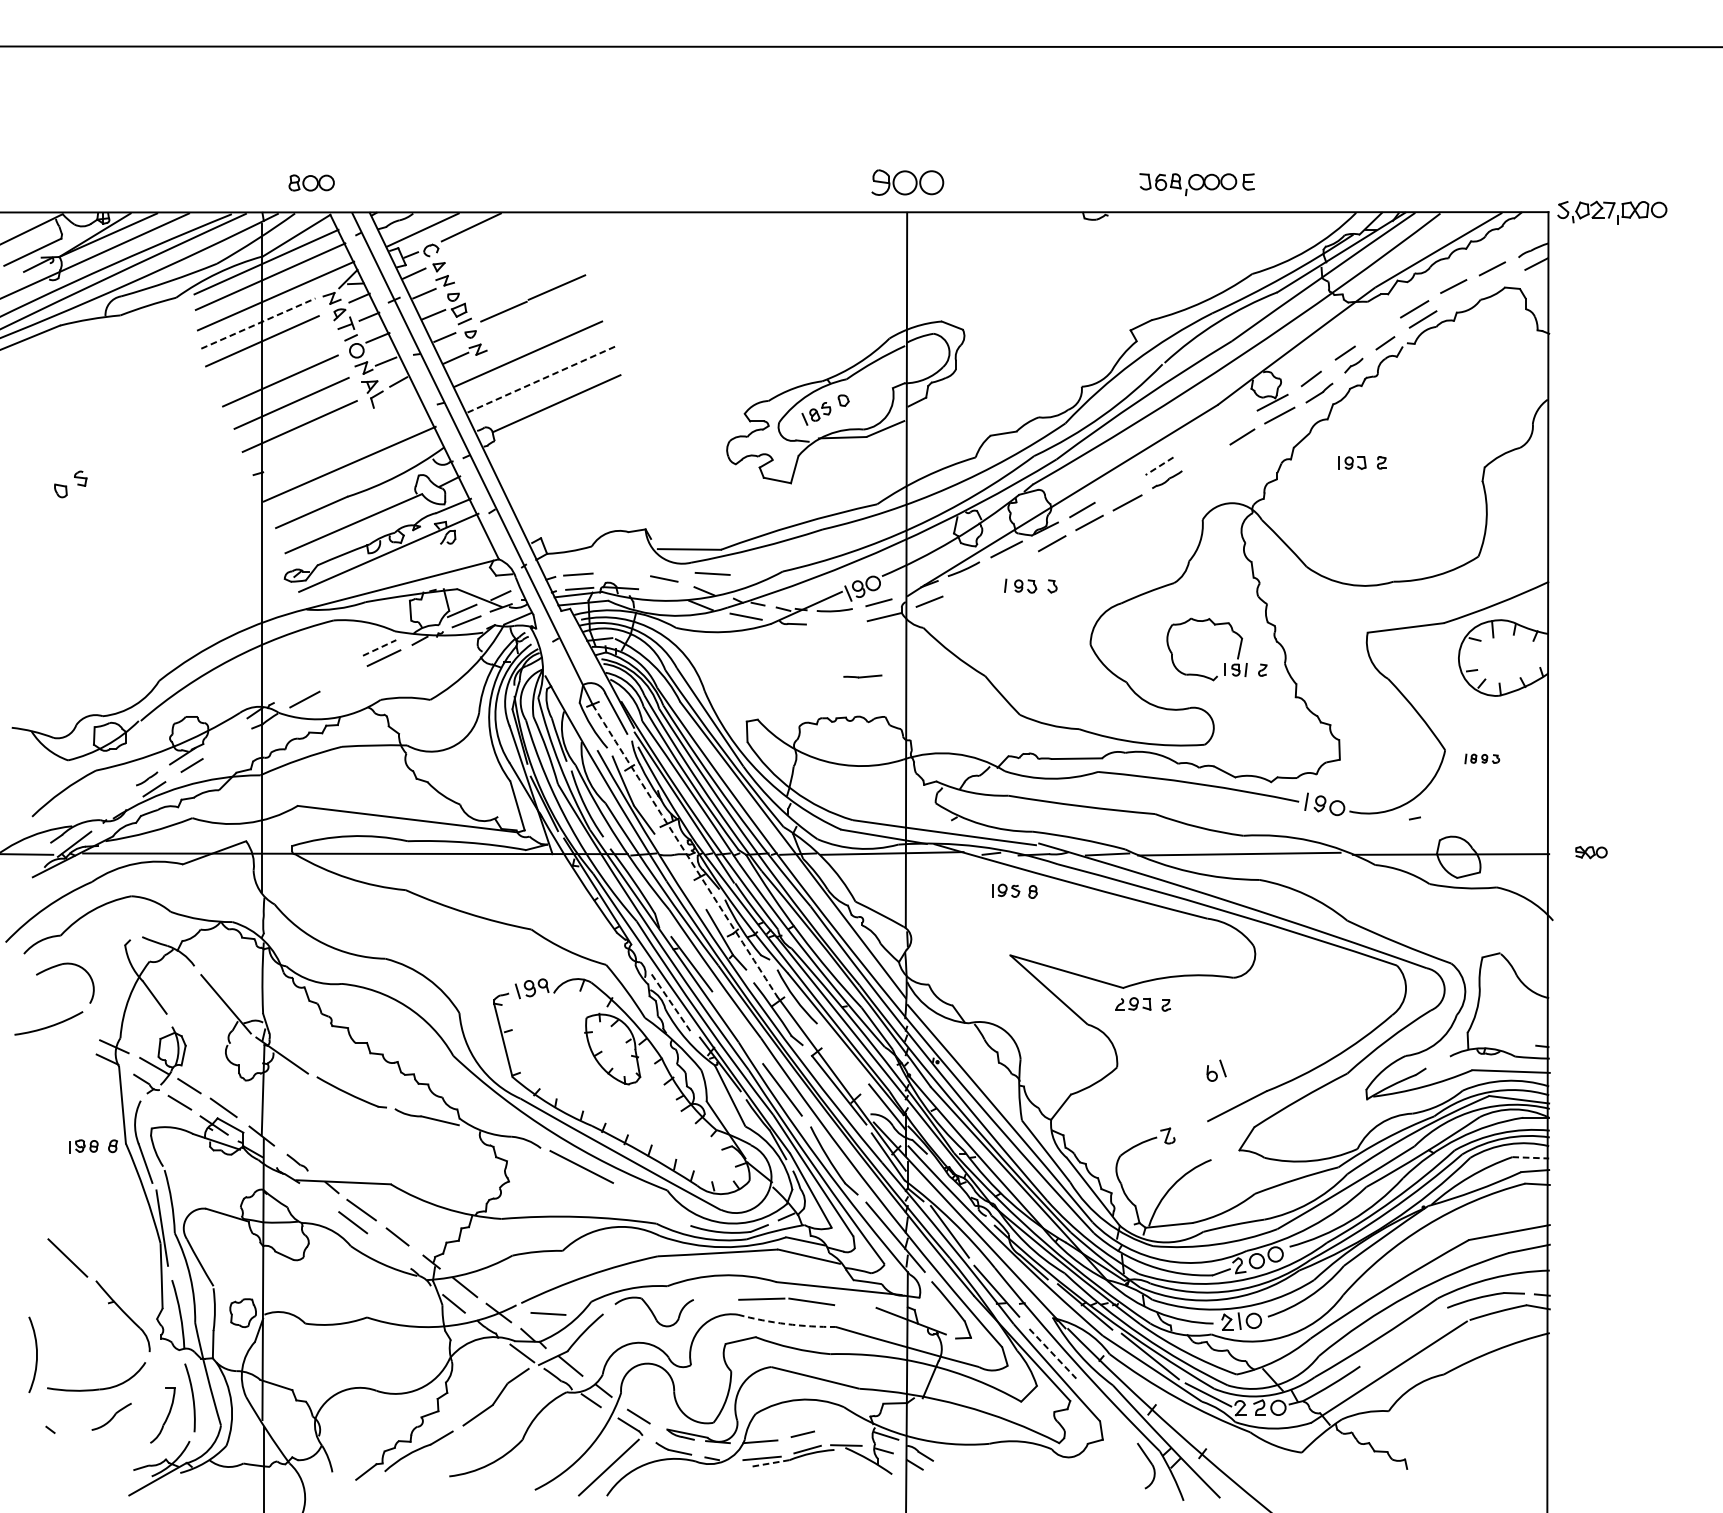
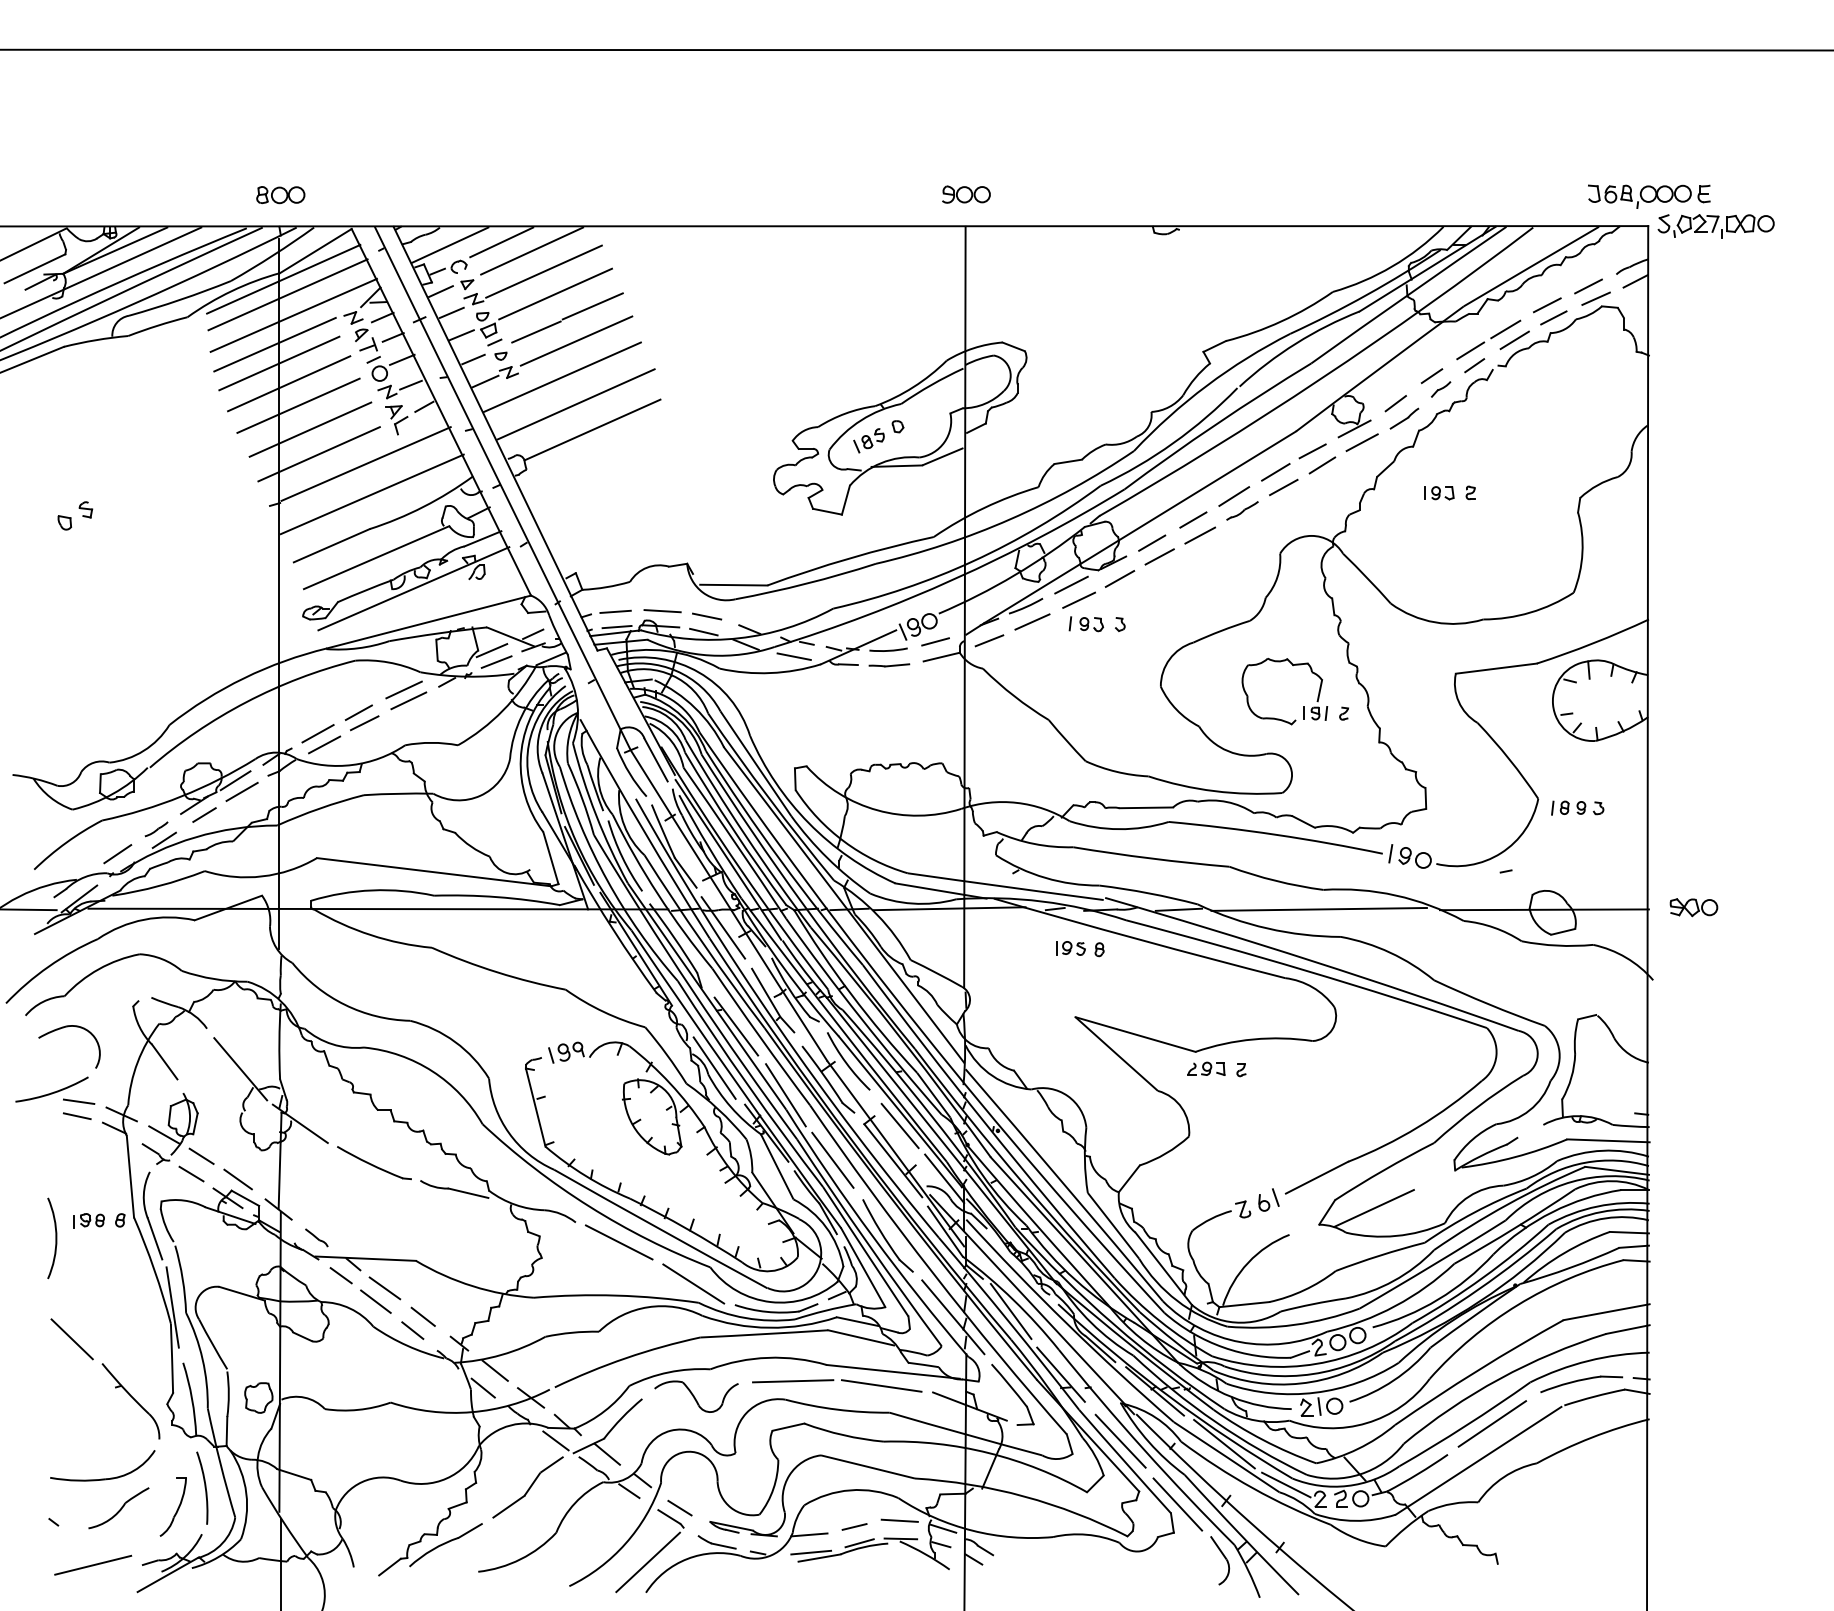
part: (908, 182) -> (966, 194), size x0.62
part: (311, 183) -> (280, 195), moved
part: (1197, 184) -> (1649, 196), moved
line: (500, 235) -> (532, 250), added
line: (510, 254) -> (543, 271), added
line: (521, 275) -> (555, 293), added
line: (1498, 280) -> (1595, 298), added
line: (1459, 298) -> (1553, 317), added
line: (541, 319) -> (576, 340), added
line: (258, 323) -> (275, 344), dashed -> solid
line: (1381, 329) -> (1470, 350), added
line: (271, 360) -> (289, 383), added
line: (541, 379) -> (576, 404), dashed -> solid
line: (1233, 423) -> (1312, 451), added
line: (343, 435) -> (365, 463), added
line: (1198, 443) -> (1275, 472), added
line: (1205, 457) -> (1283, 487), added
line: (1159, 466) -> (1234, 496), dashed -> solid
line: (1121, 487) -> (1193, 519), added
line: (1014, 562) -> (1079, 599), added
line: (712, 574) -> (662, 611), moved
line: (970, 583) -> (1032, 621), added
line: (660, 593) -> (703, 631), added
line: (380, 647) -> (404, 689), dashed -> solid
line: (336, 669) -> (358, 712), added
part: (862, 676) -> (889, 665), moved
line: (342, 679) -> (364, 723), added
line: (298, 688) -> (317, 733), added
line: (221, 733) -> (235, 780), added
line: (226, 743) -> (241, 791), added
part: (1482, 758) -> (1577, 807), size x1.43
line: (110, 802) -> (117, 854), added
arc: (684, 851) -> (728, 906), dashed -> solid
part: (1591, 852) -> (1693, 907), size x1.43
line: (679, 871) -> (723, 927), added
line: (671, 1003) -> (714, 1068), dashed -> solid
line: (737, 1028) -> (785, 1095), added
line: (73, 1034) -> (78, 1101), added
line: (71, 1048) -> (76, 1116), added
line: (845, 1057) -> (899, 1125), added
part: (1216, 1070) -> (1268, 1199), moved
line: (1290, 1135) -> (1373, 1208), added
line: (1530, 1157) -> (1629, 1232), dashed -> solid
line: (319, 1198) -> (340, 1275), added
line: (651, 1205) -> (693, 1283), added
line: (387, 1249) -> (412, 1330), added
part: (786, 1301) -> (837, 1385), size x1.67
line: (548, 1313) -> (899, 1520), moved
arc: (786, 1323) -> (837, 1409), dashed -> solid
line: (1402, 1337) -> (1492, 1423), added
arc: (36, 1354) -> (55, 1238), moved
line: (1053, 1354) -> (1121, 1441), dashed -> solid
line: (1106, 1413) -> (1177, 1504), added
part: (111, 1416) -> (118, 1508), size x1.43
line: (769, 1463) -> (819, 1558), dashed -> solid
line: (87, 1469) -> (93, 1564), added

